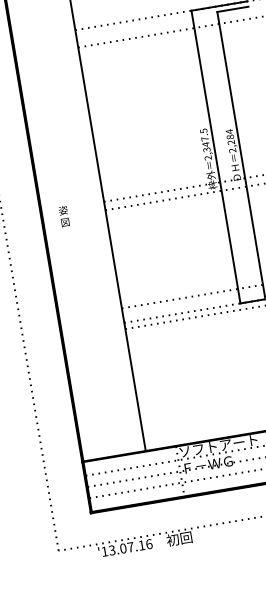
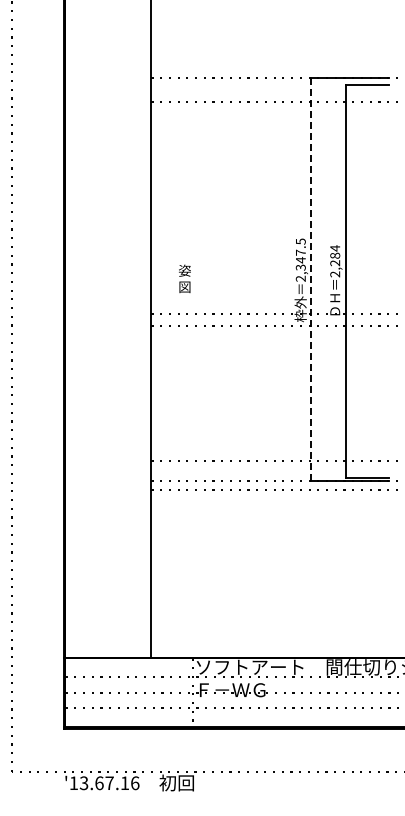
line: (216, 157) -> (311, 279), solid -> dashed
text: (64, 216) -> (184, 278), moved
text: (123, 547) -> (99, 782), '13.07.16 -> '13.67.16

